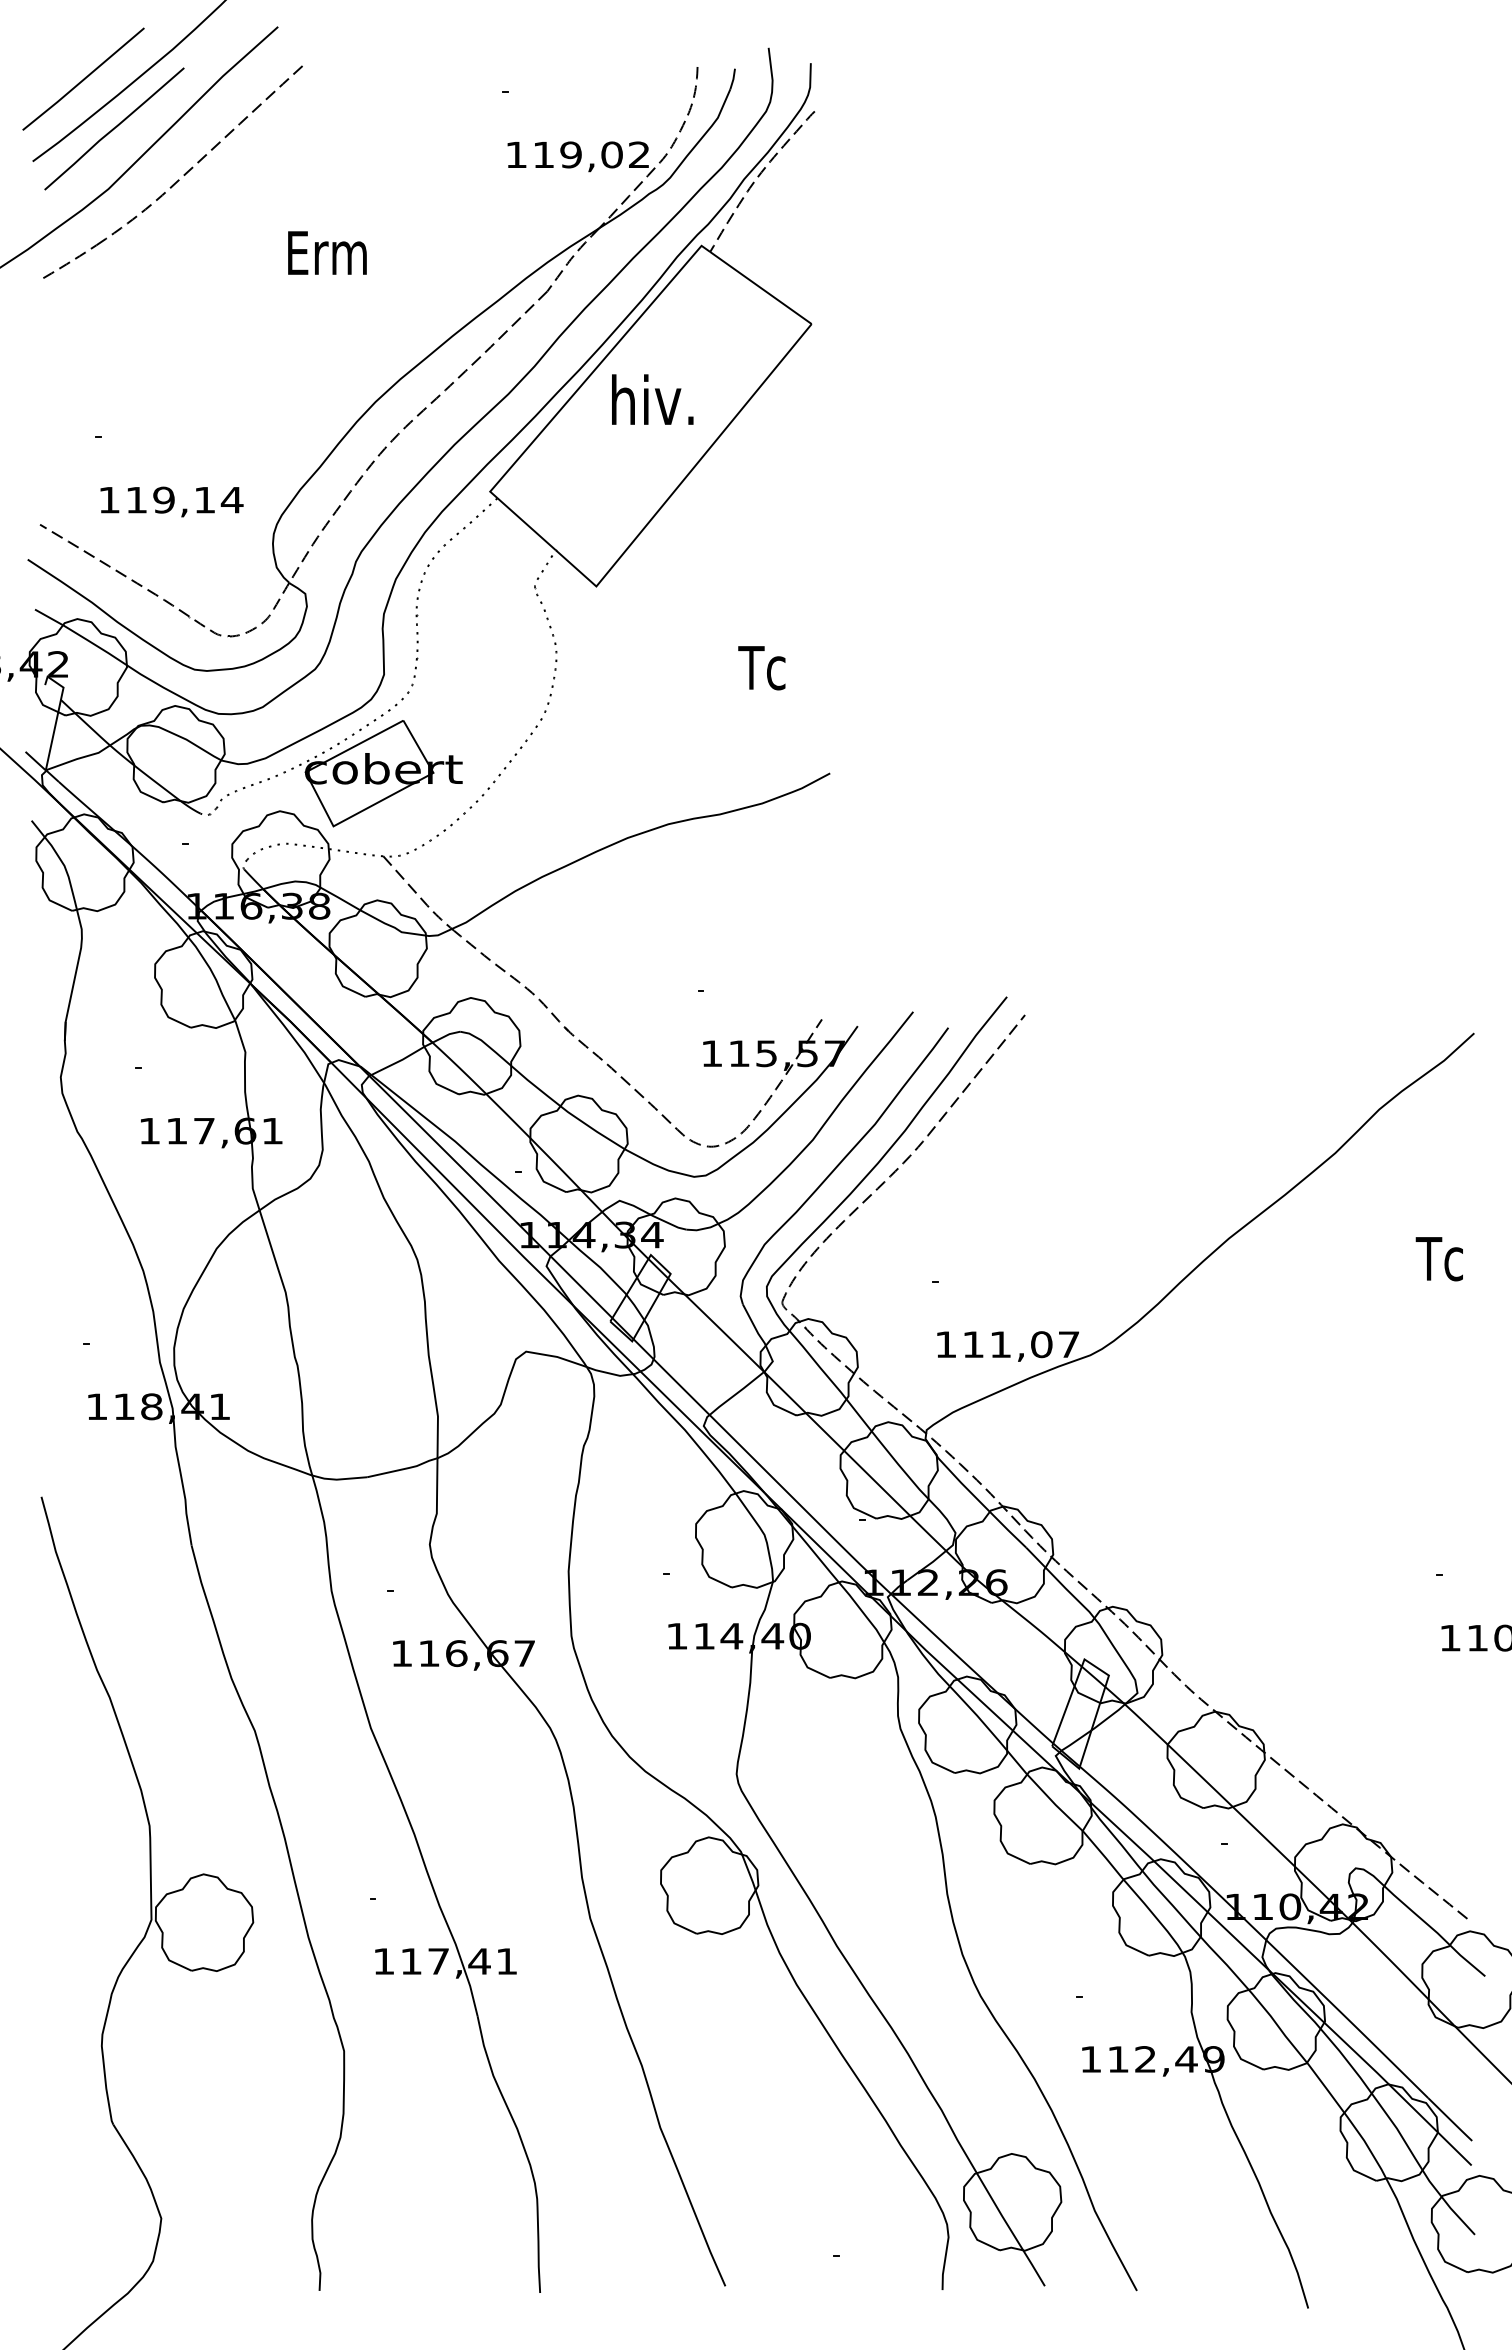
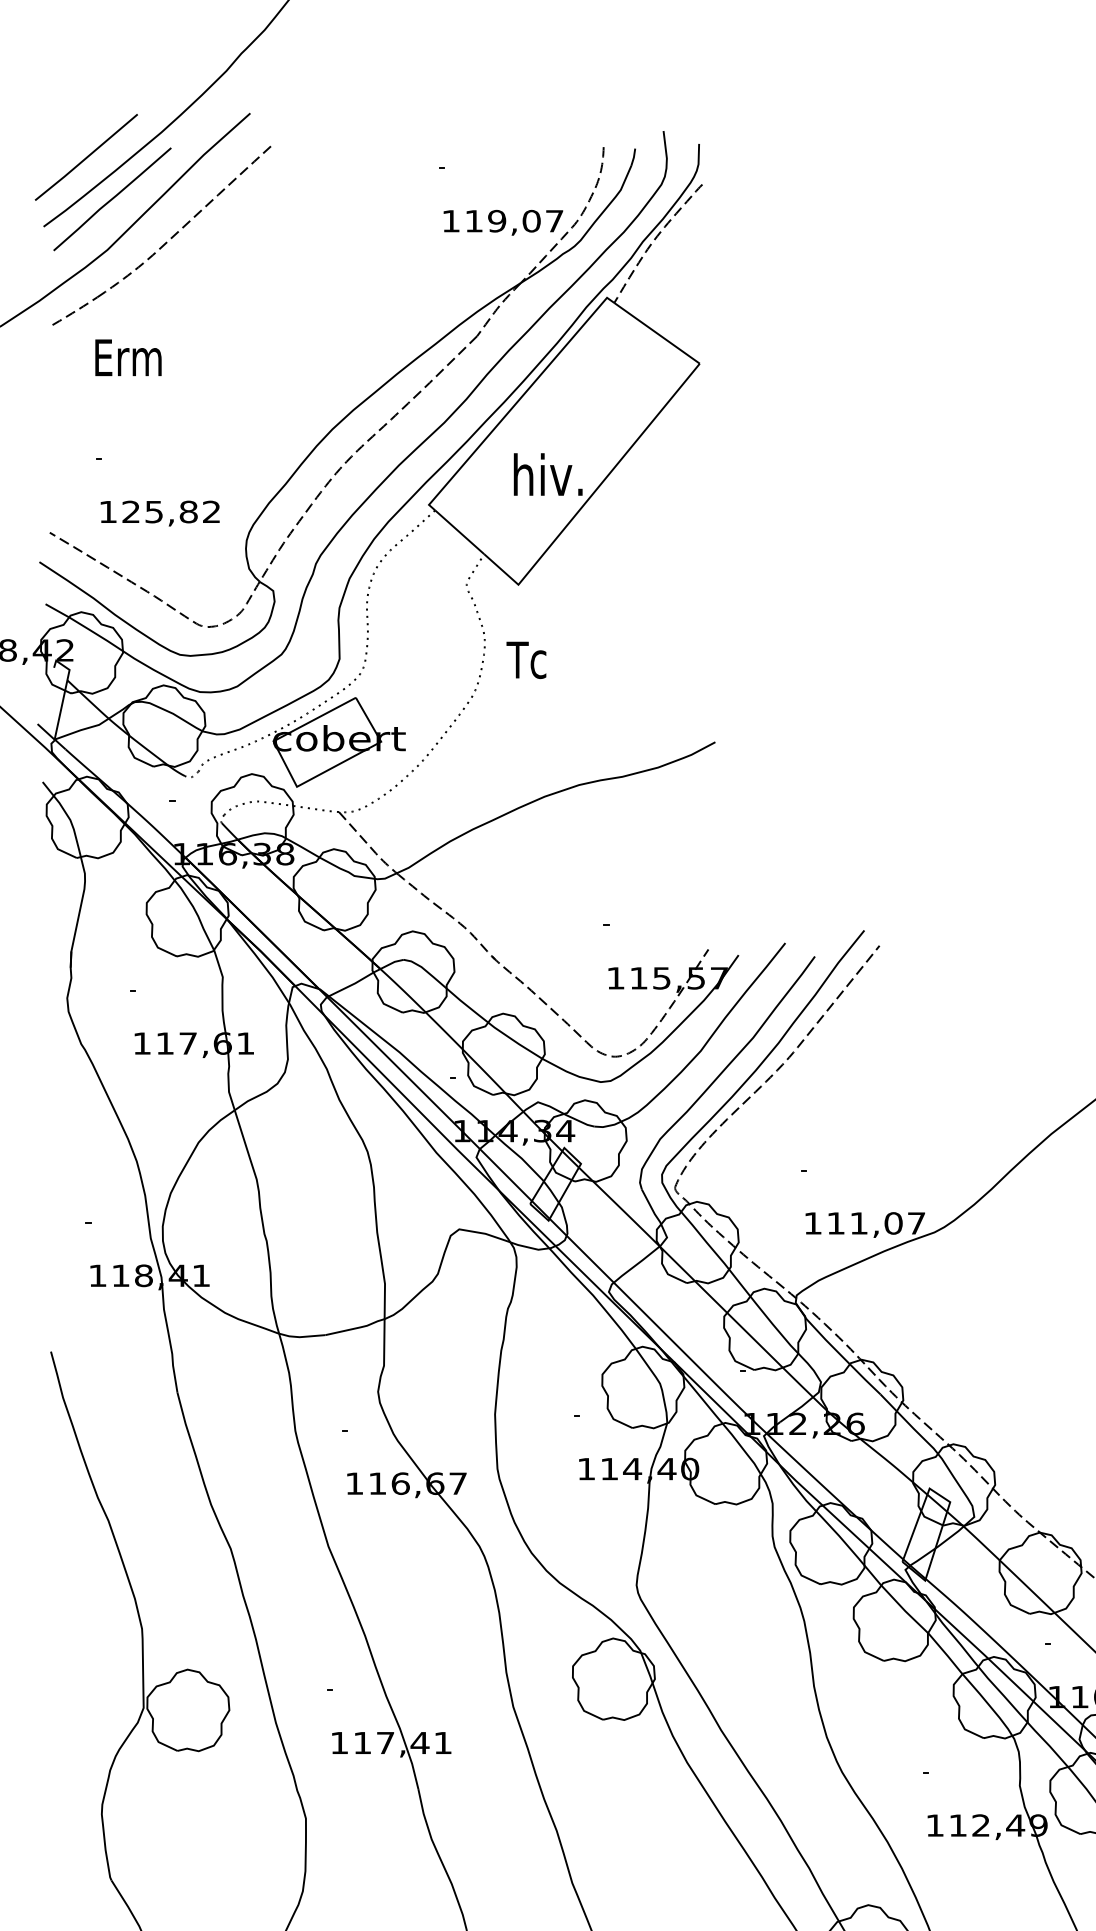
text: (639, 154) -> (554, 220), 119,02 -> 119,07
text: (327, 252) -> (128, 357), moved
text: (652, 399) -> (548, 474), moved
text: (184, 499) -> (171, 511), 119,14 -> 125,82
text: (761, 668) -> (526, 660), moved

